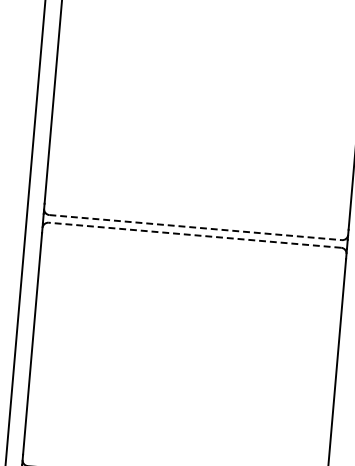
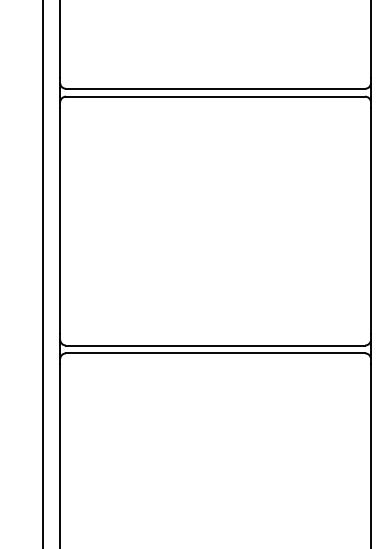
line: (195, 227) -> (215, 345), dashed -> solid
line: (194, 235) -> (215, 353), dashed -> solid

